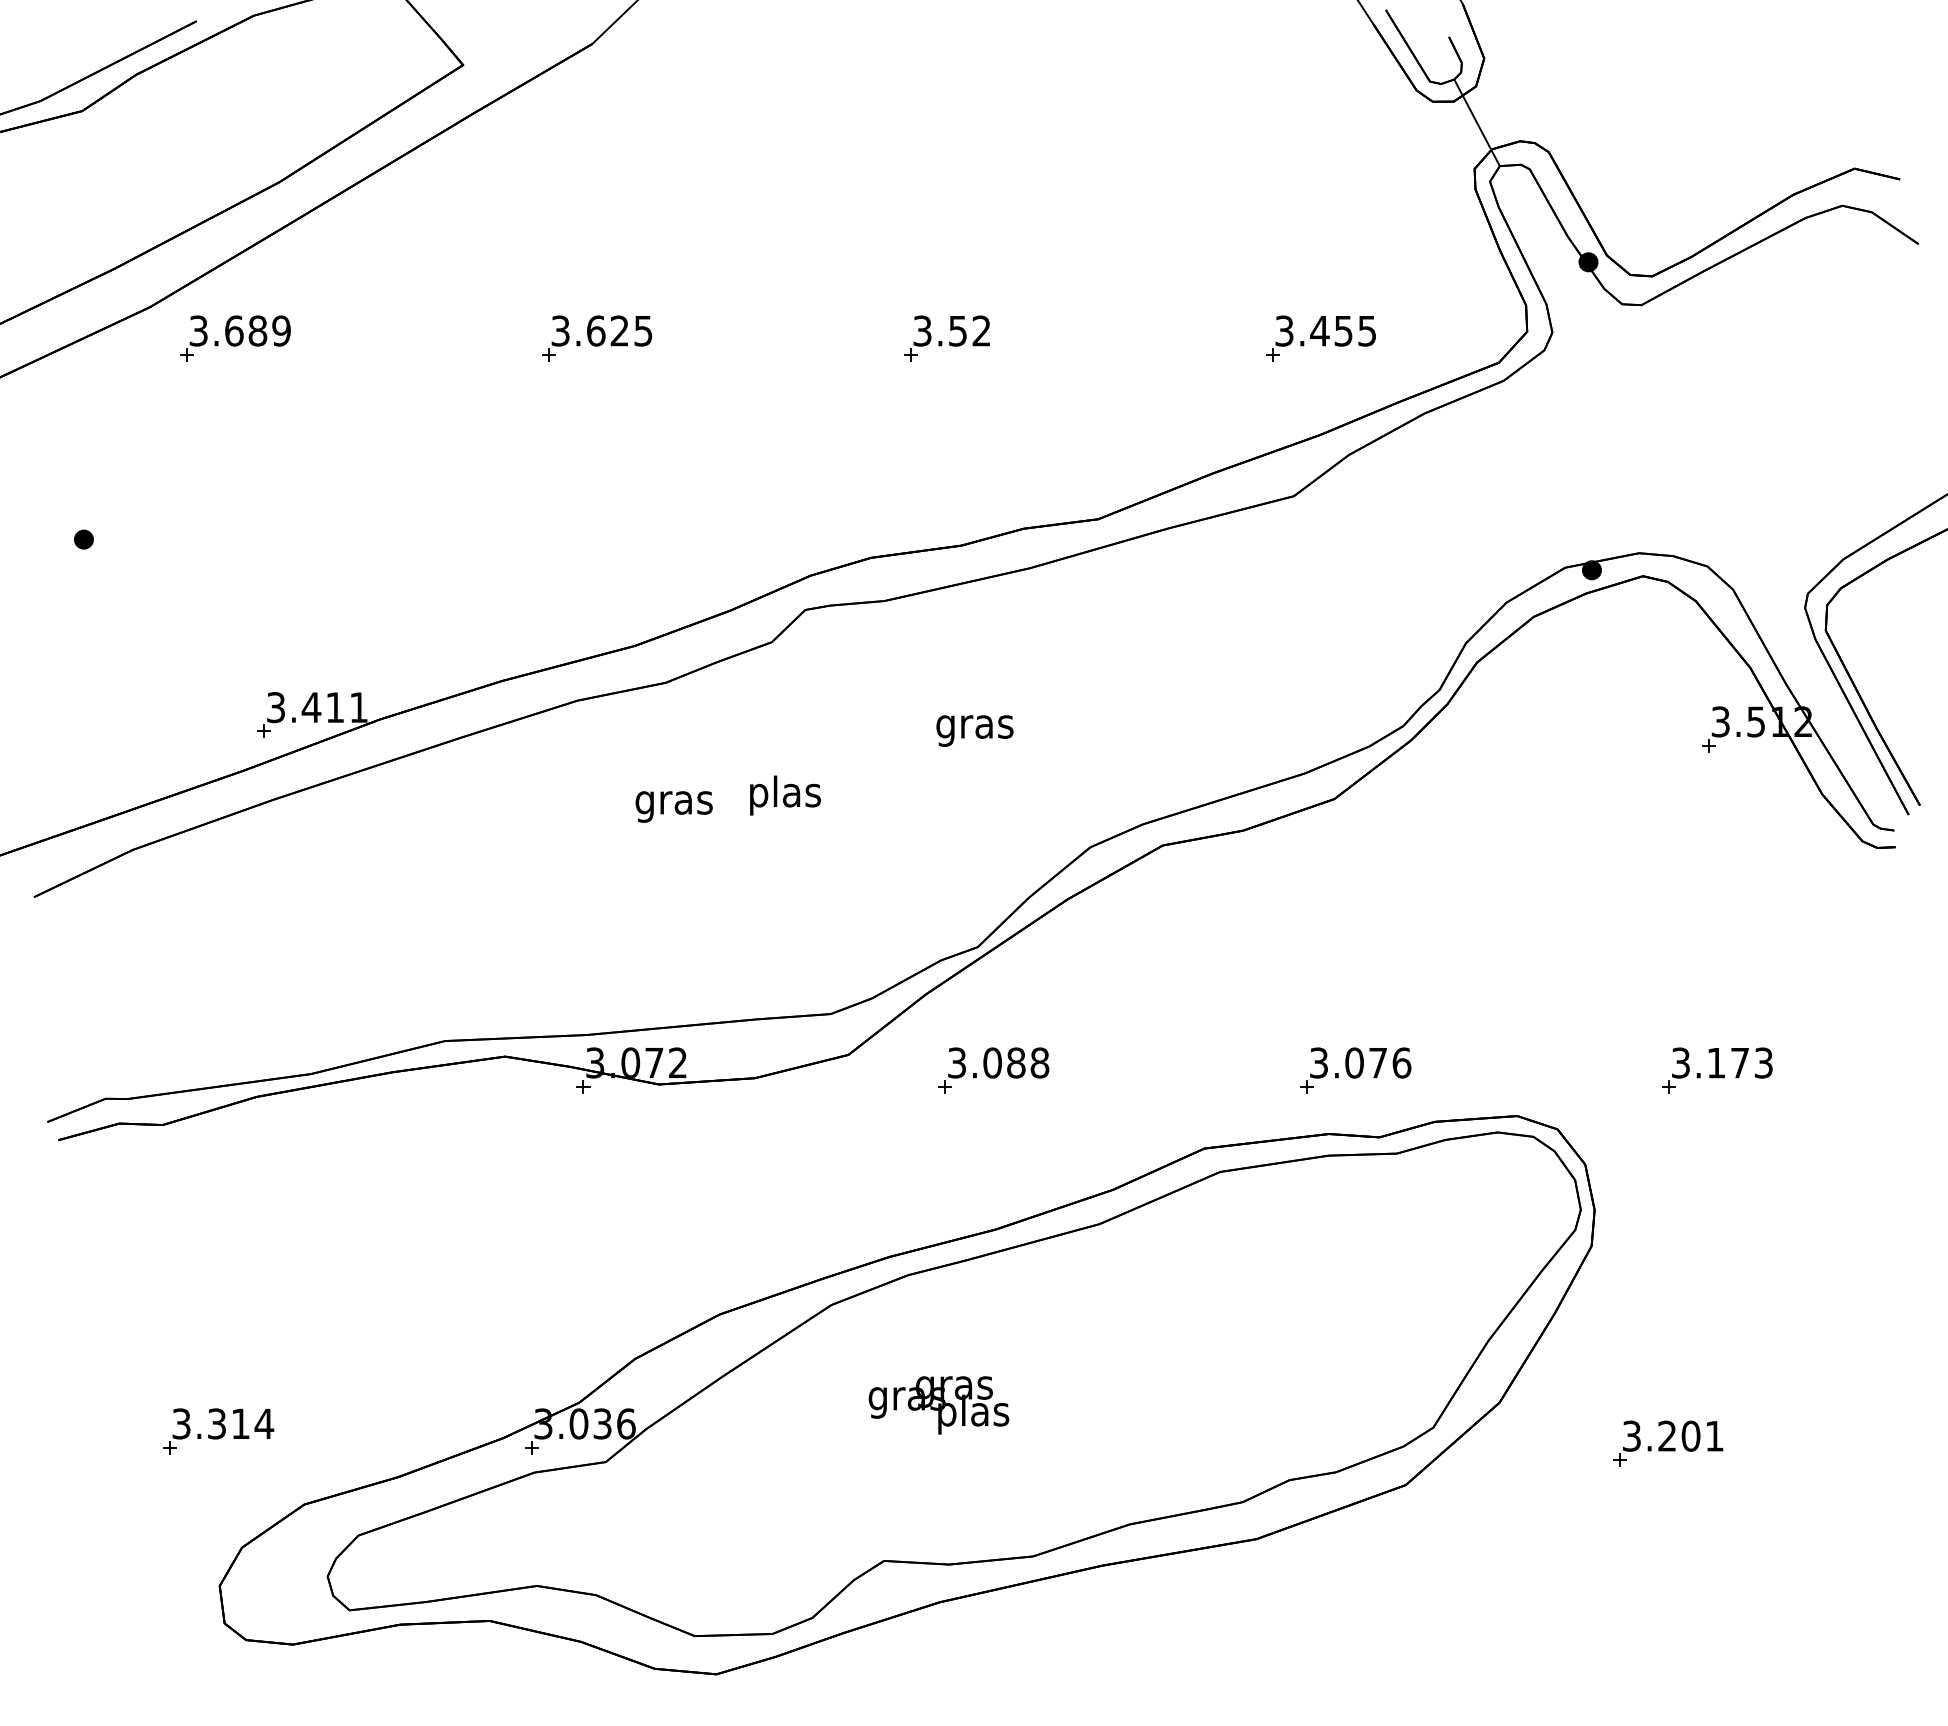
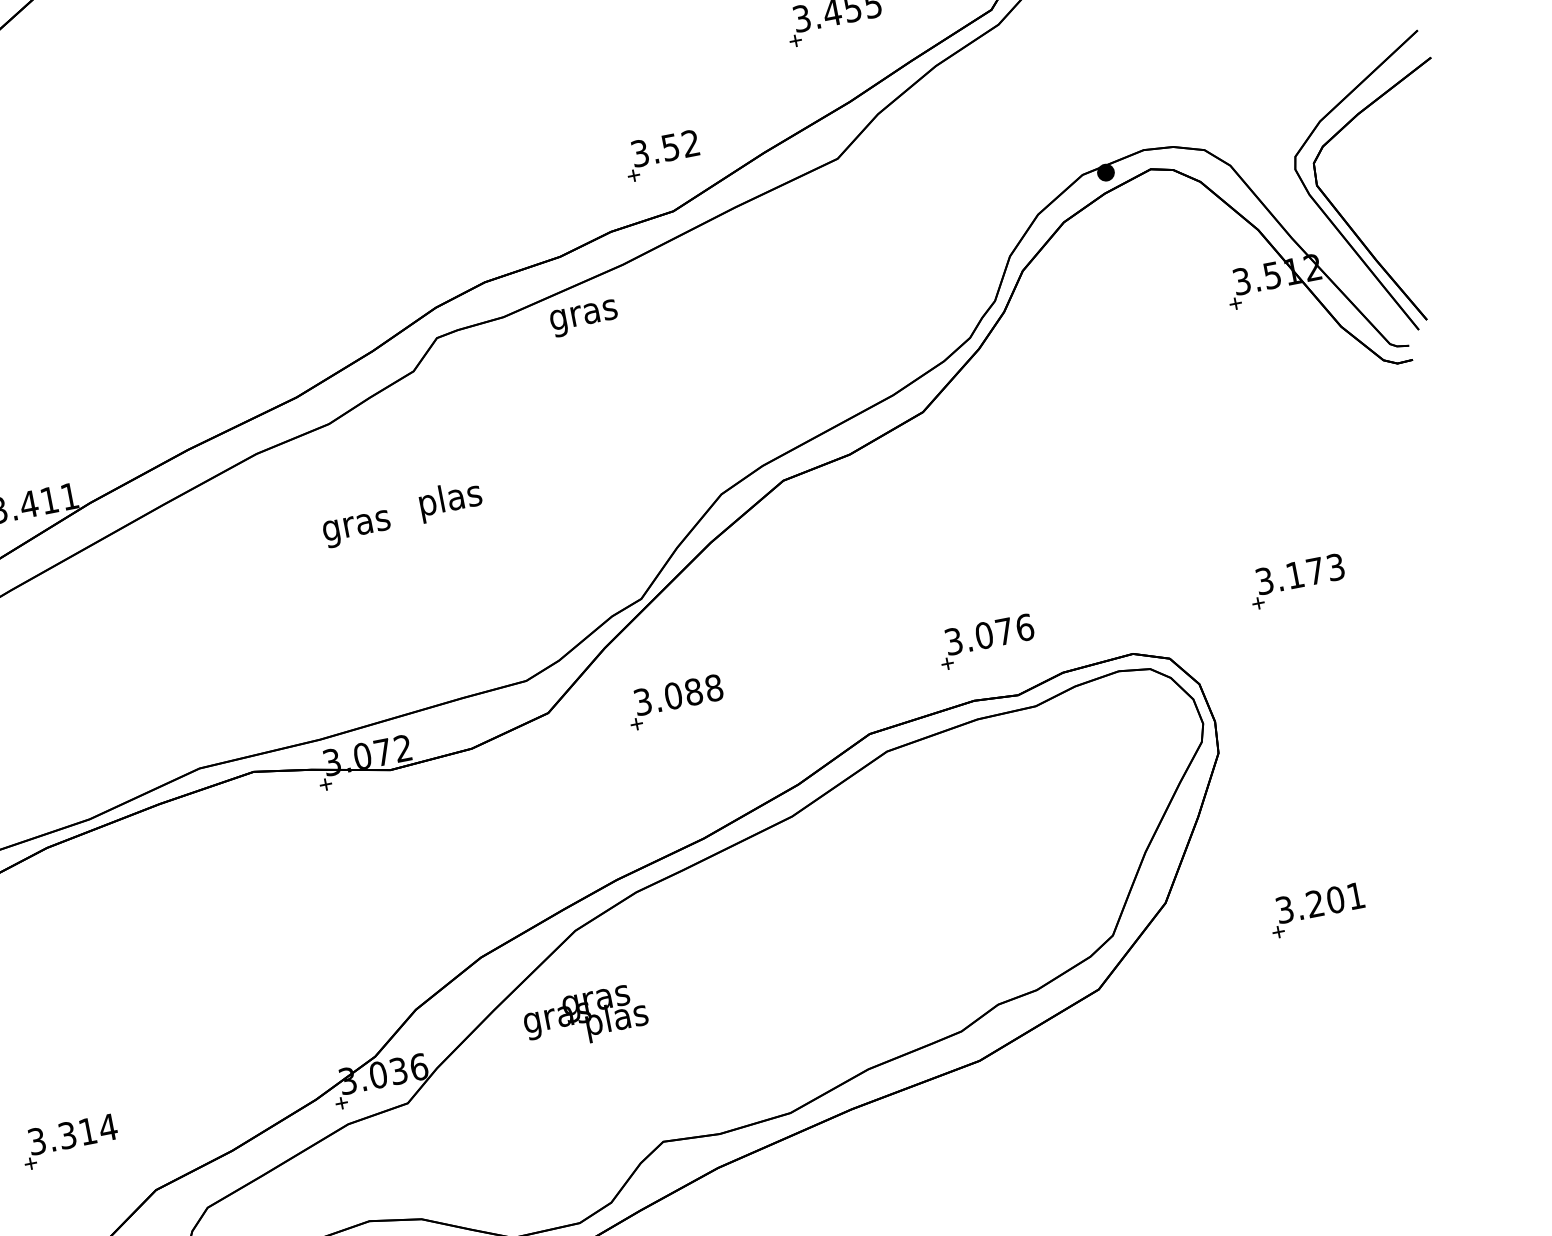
part: (597, 338) -> (213, 139), removed
part: (946, 338) -> (661, 155), moved
text: (974, 730) -> (583, 318), moved
text: (938, 1405) -> (585, 1018), moved

